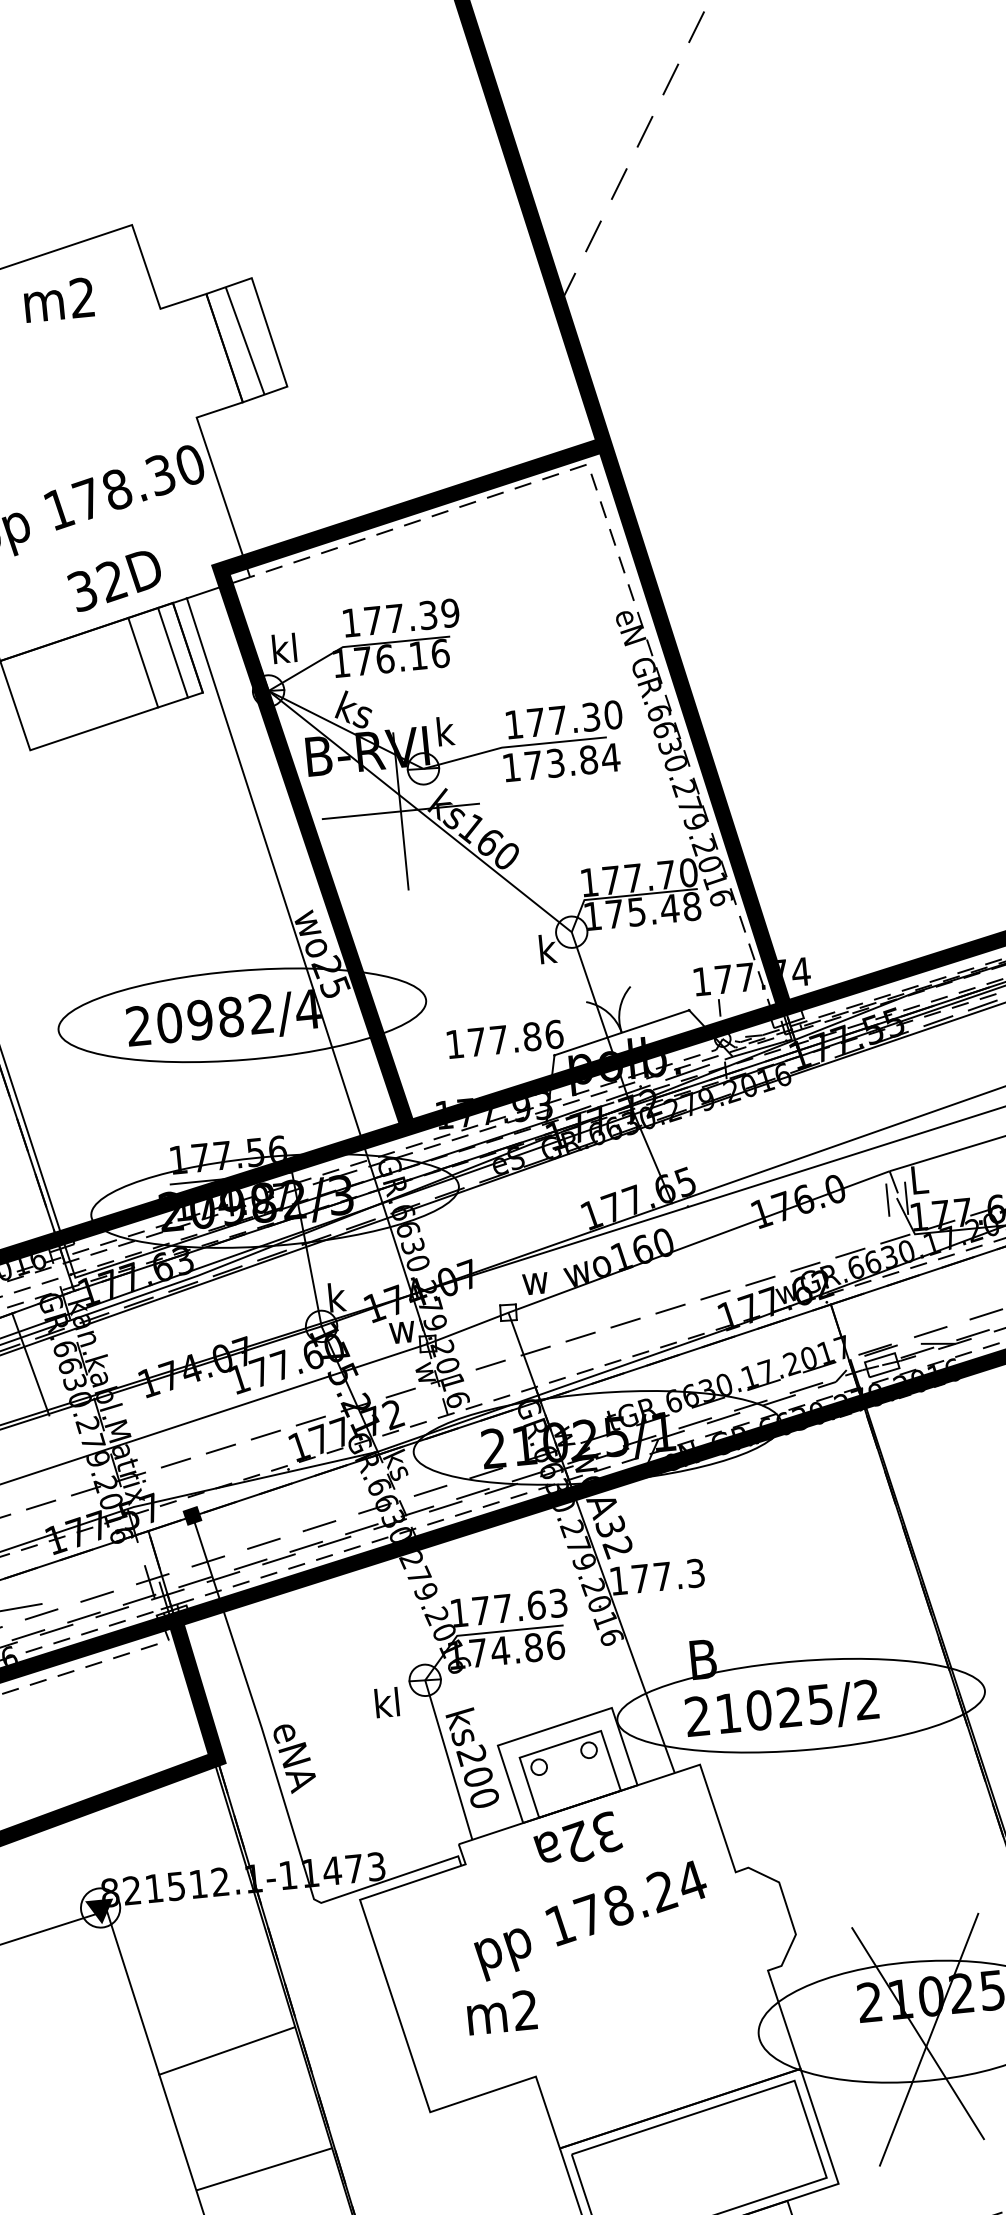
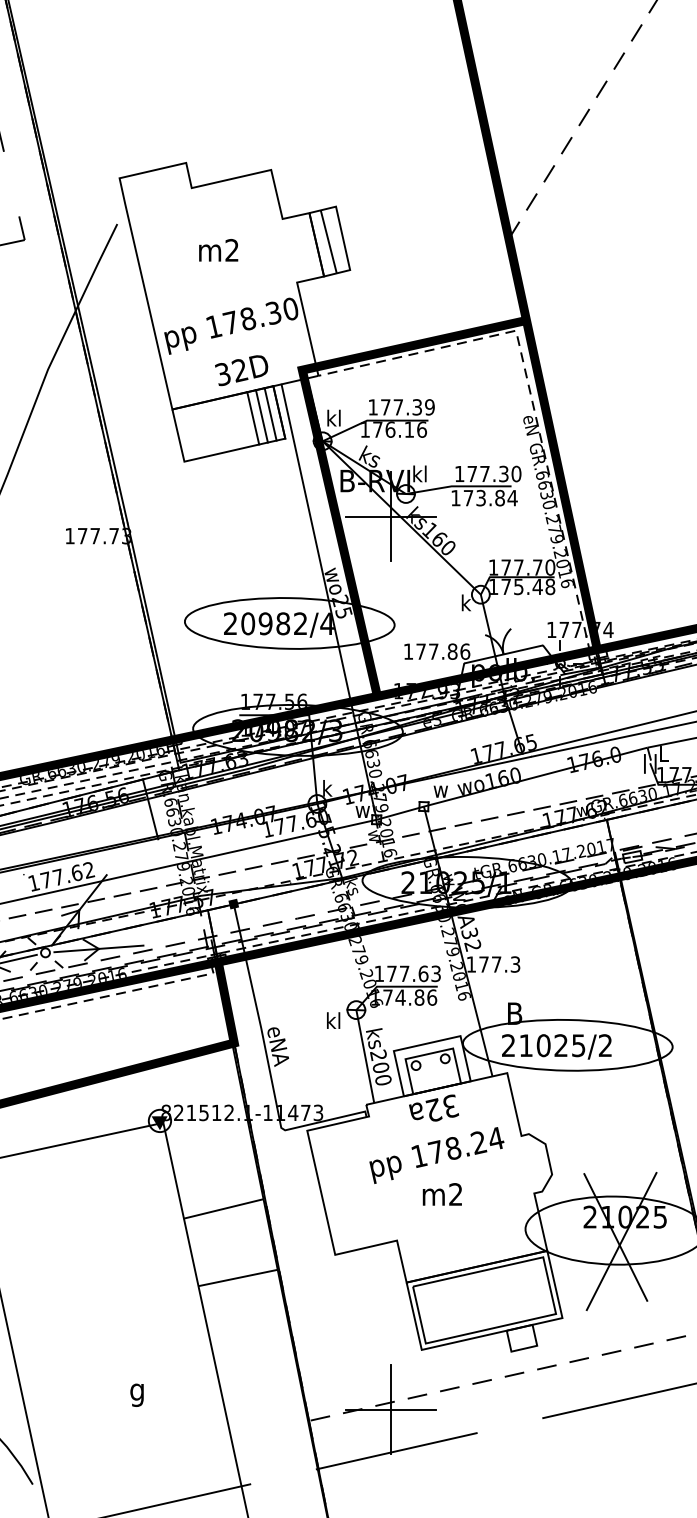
text: (58, 300) -> (218, 250), moved
line: (157, 658) -> (261, 416), added
text: (443, 730) -> (419, 473), k -> kl
text: (500, 2012) -> (441, 1194), moved

